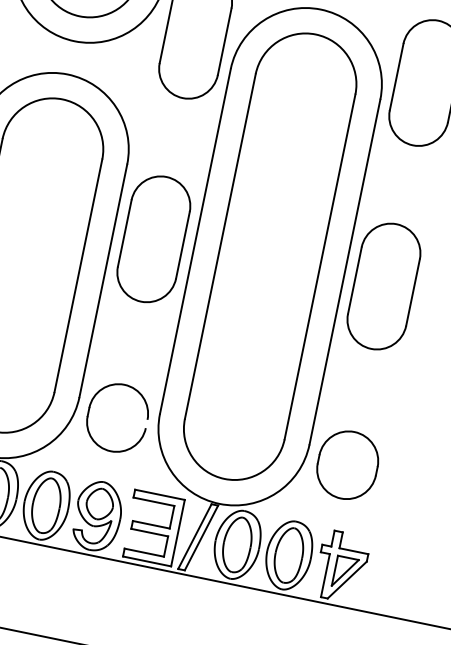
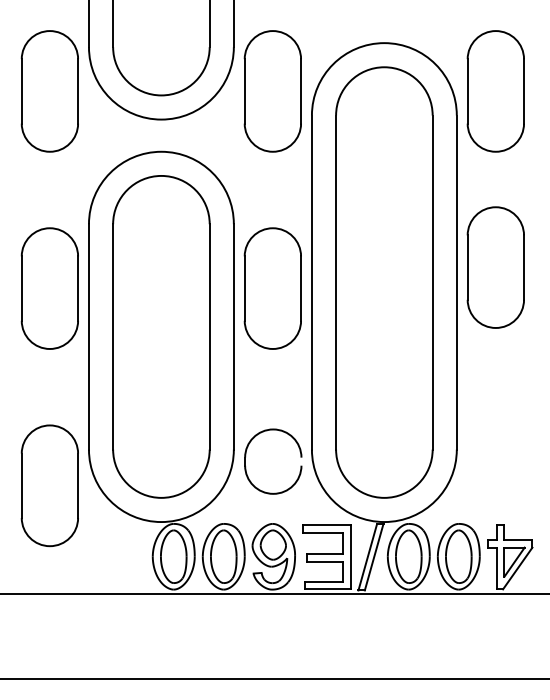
part: (383, 286) -> (495, 267), moved
part: (348, 465) -> (496, 461), removed

